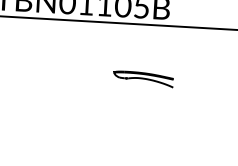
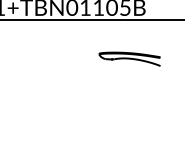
part: (143, 78) -> (129, 58), size x1.43

